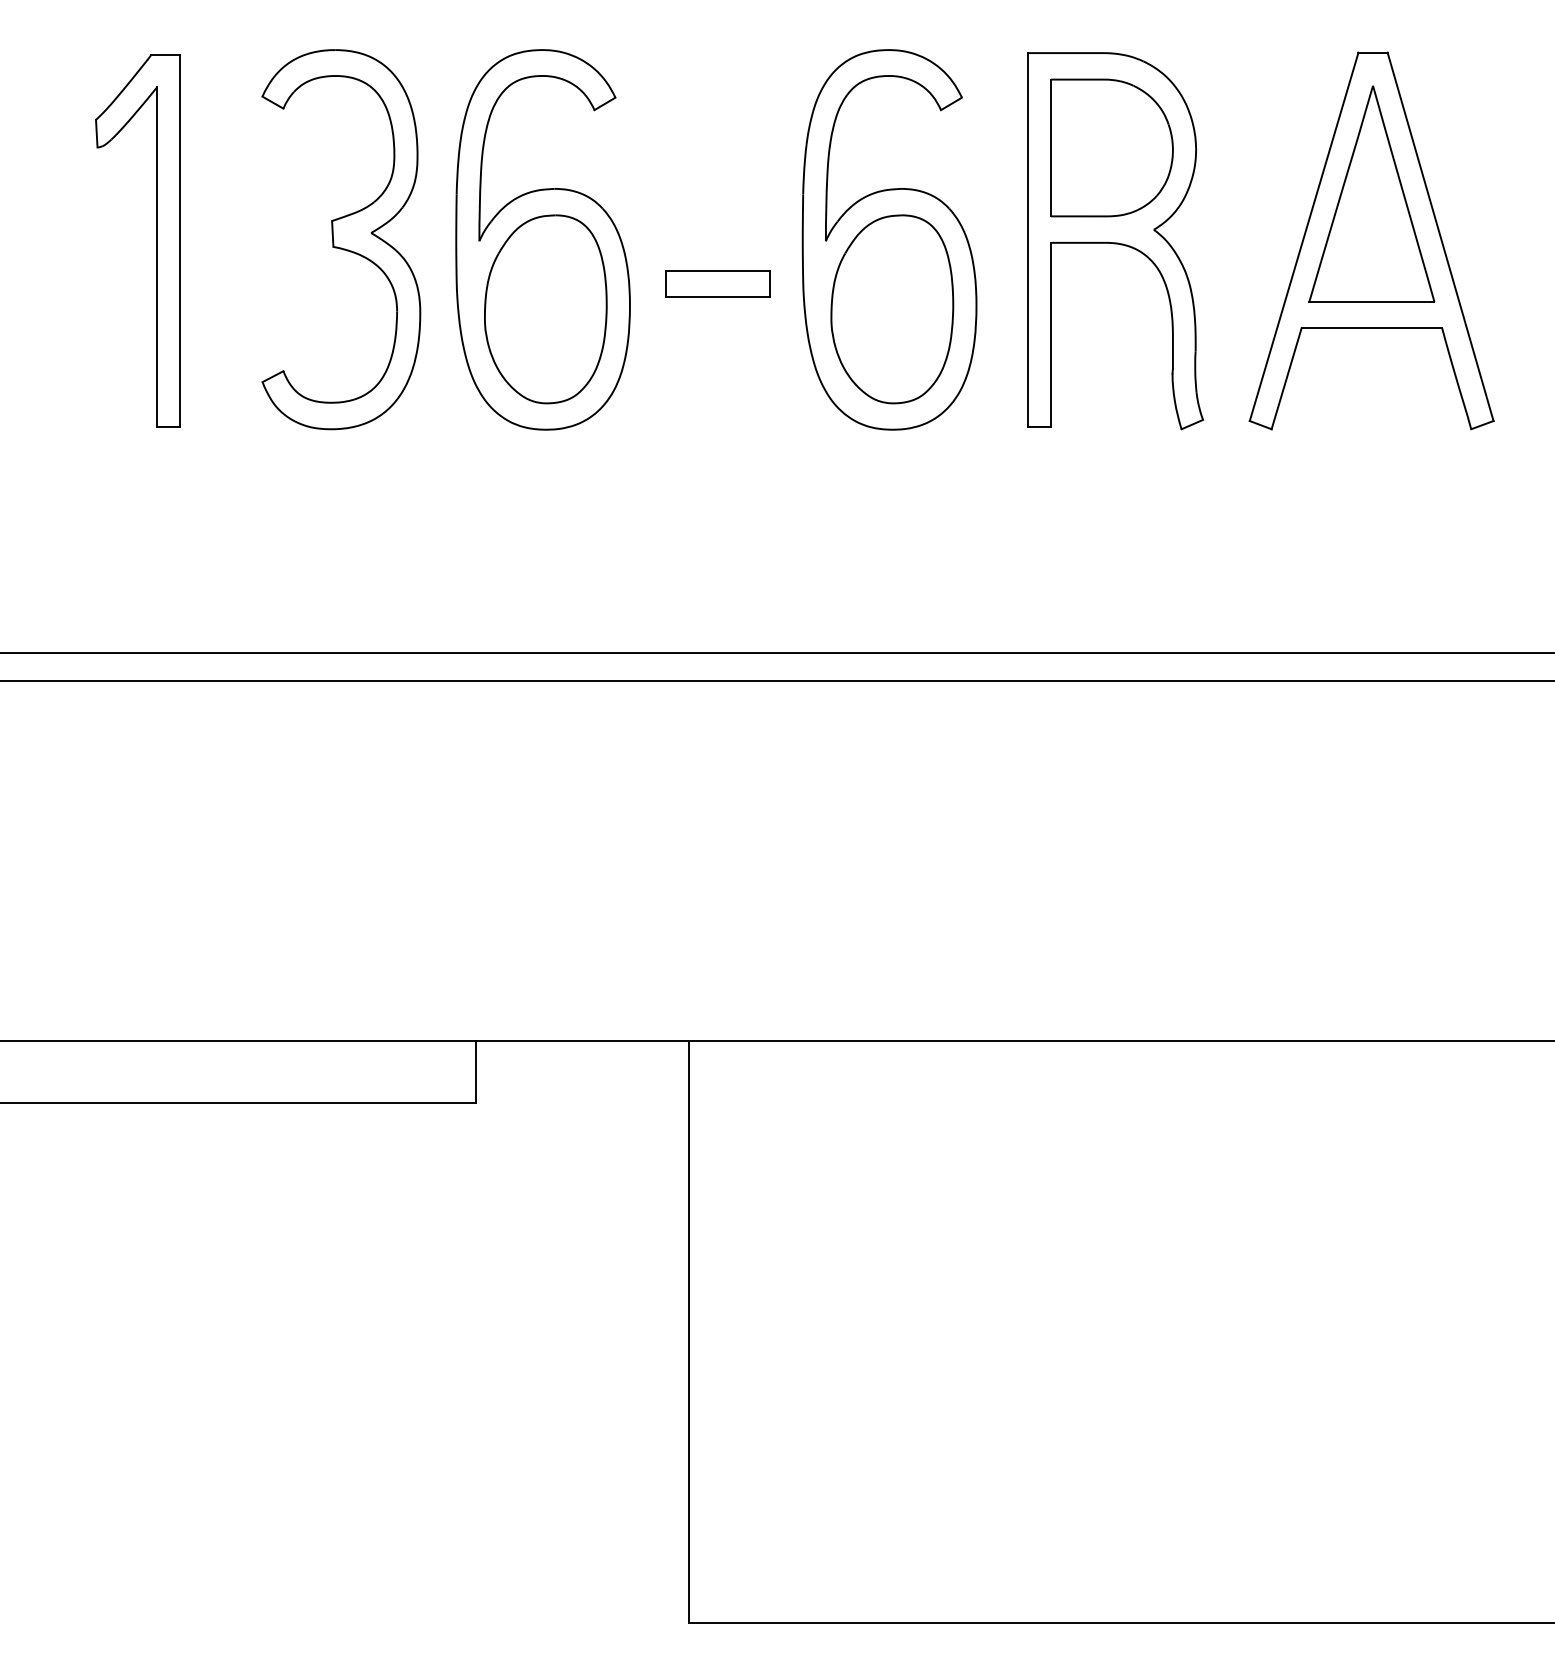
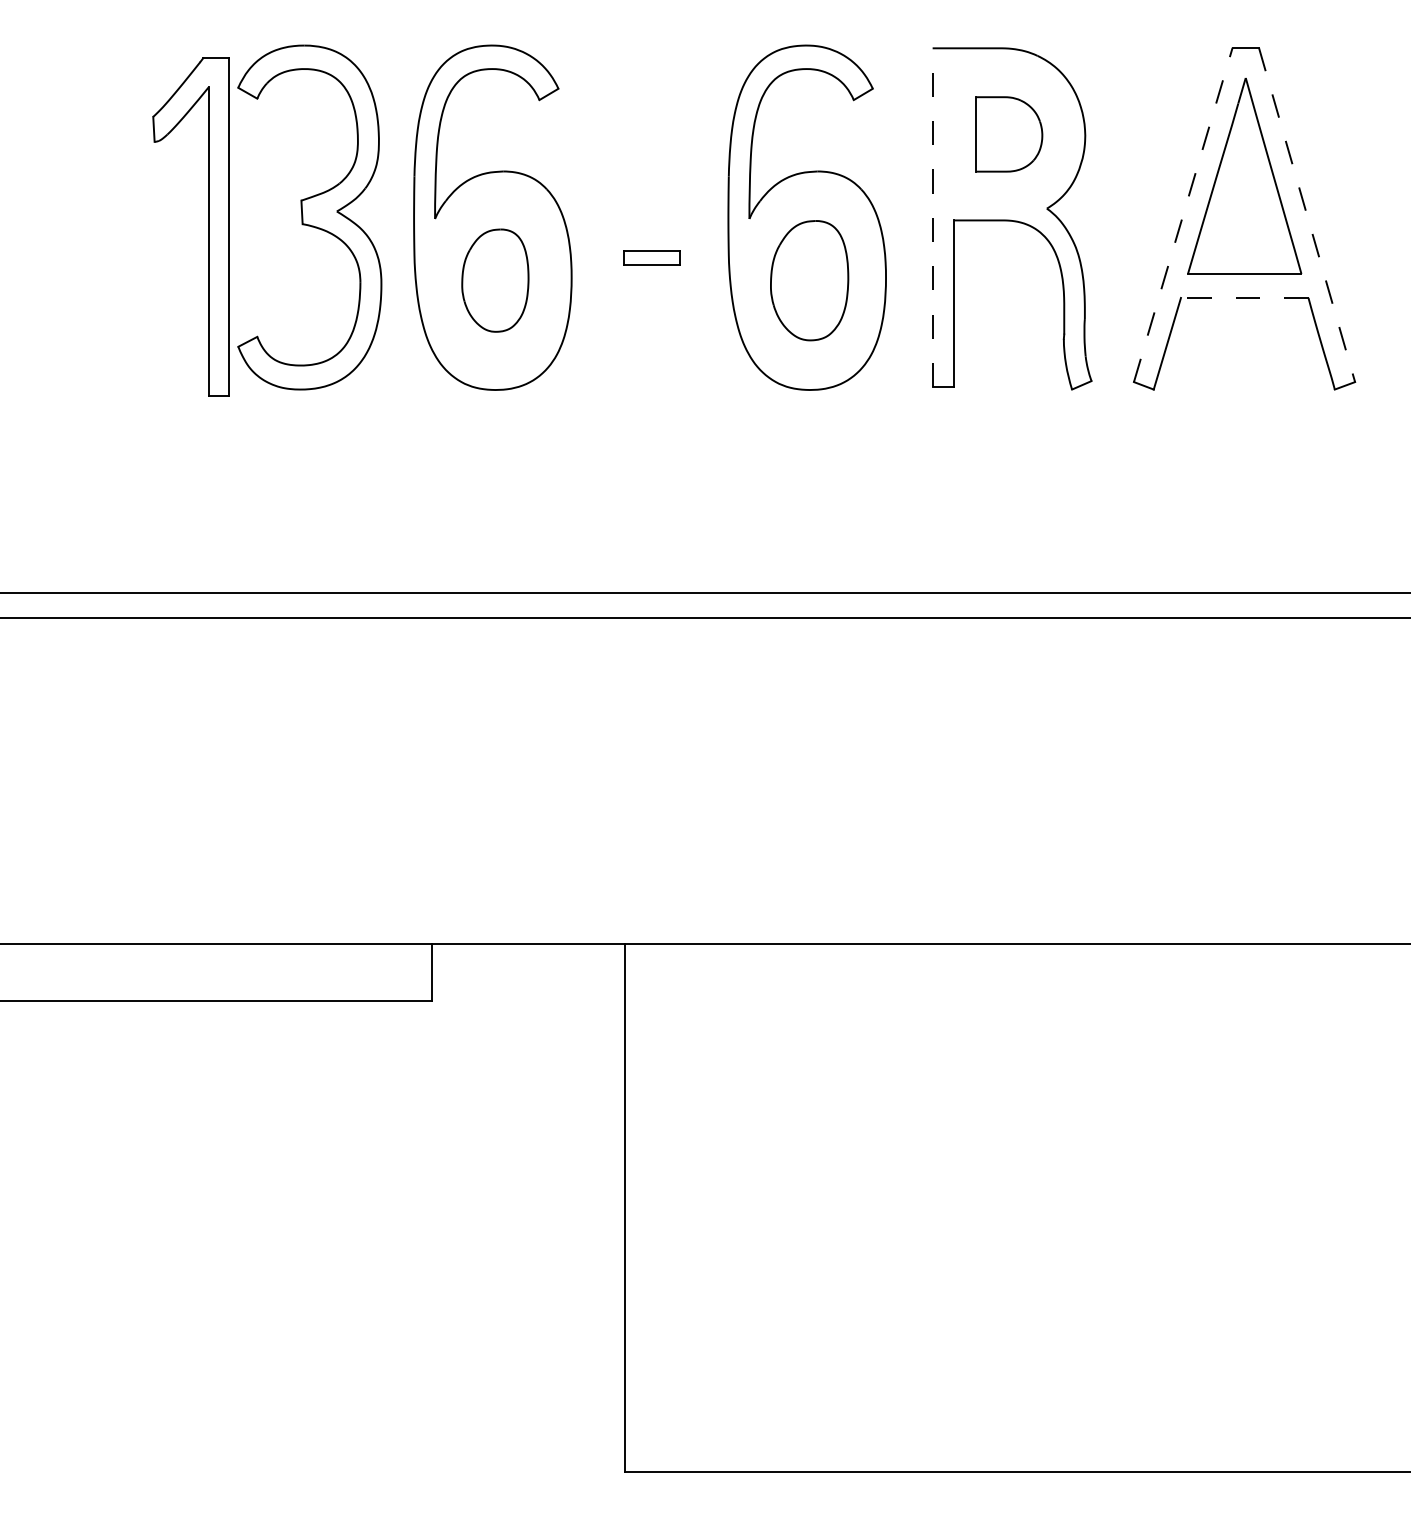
part: (1112, 148) -> (1009, 134), size x0.6
line: (1304, 236) -> (1183, 214), solid -> dashed
line: (1441, 236) -> (1307, 214), solid -> dashed
line: (1027, 239) -> (932, 217), solid -> dashed
part: (156, 240) -> (208, 226), moved
part: (717, 283) -> (651, 257), size x0.6
part: (546, 309) -> (495, 280), size x0.6
part: (892, 309) -> (809, 280), size x0.7
line: (1371, 327) -> (1244, 297), solid -> dashed

